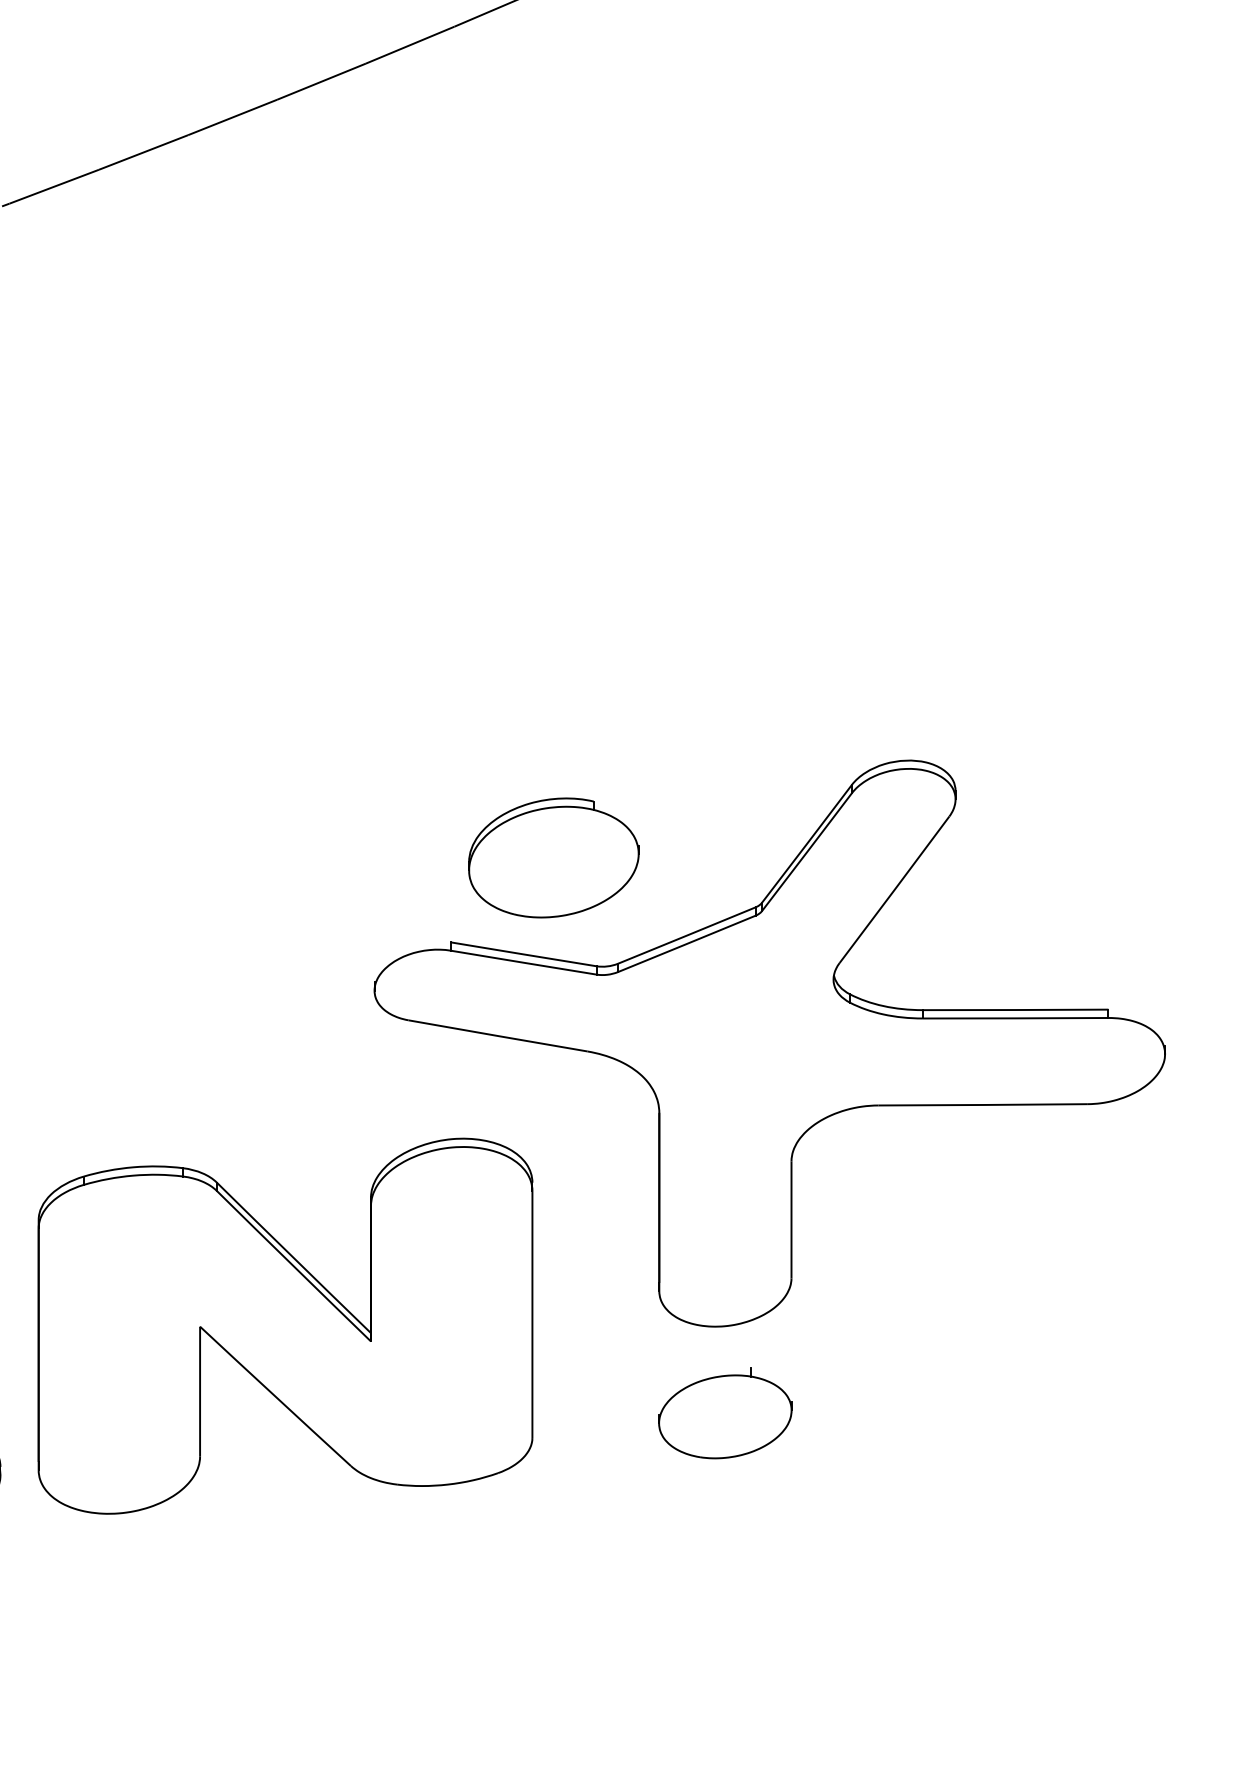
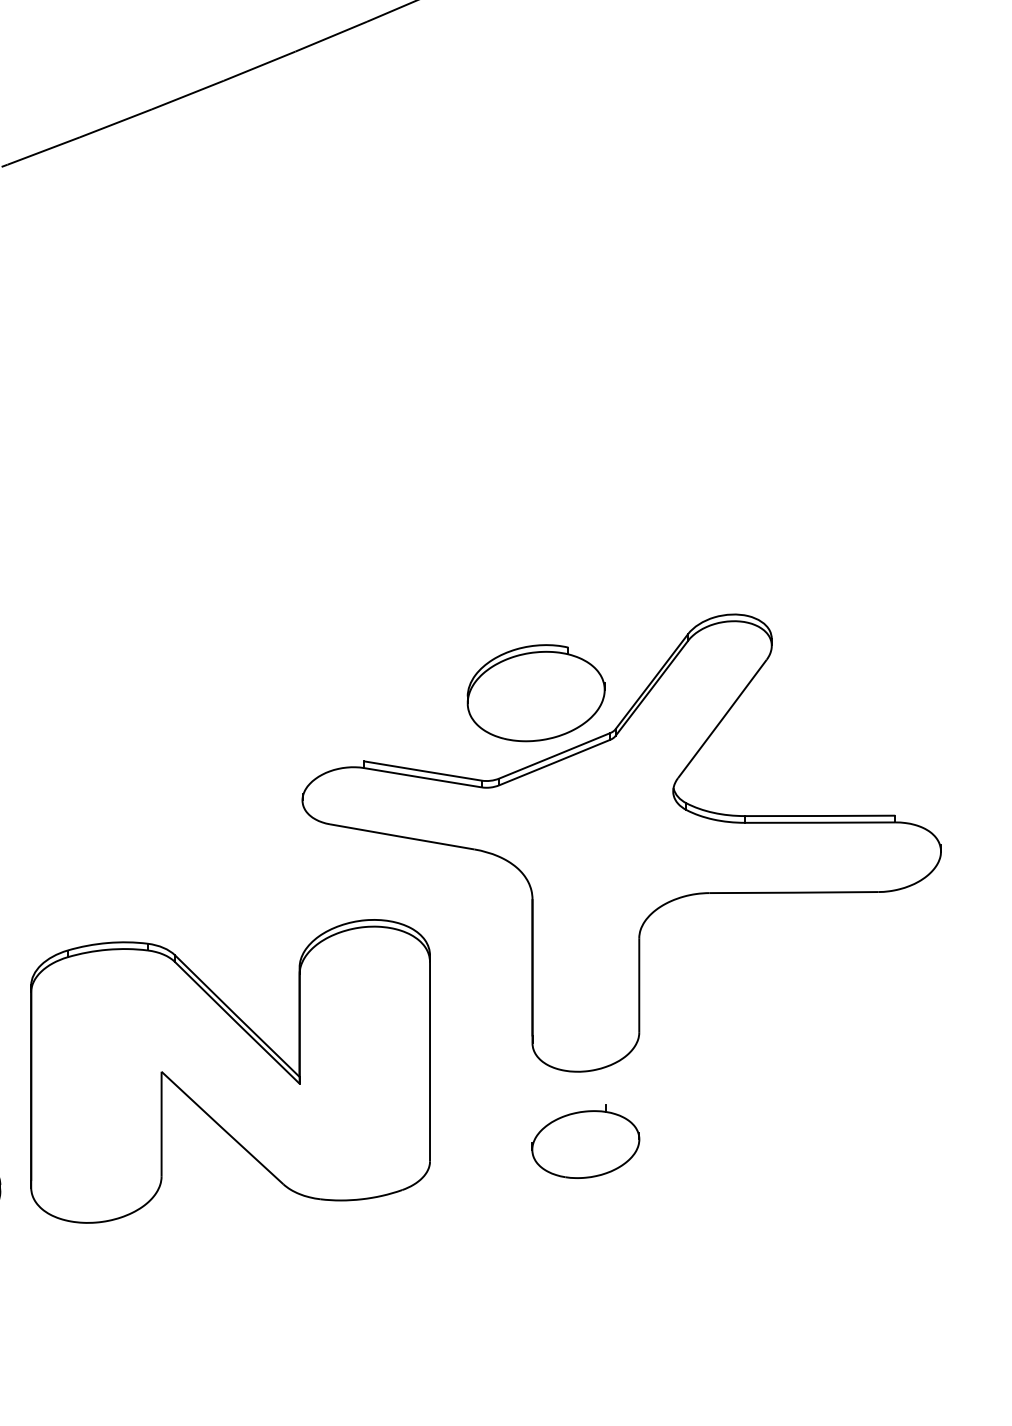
part: (553, 857) -> (535, 692), moved

